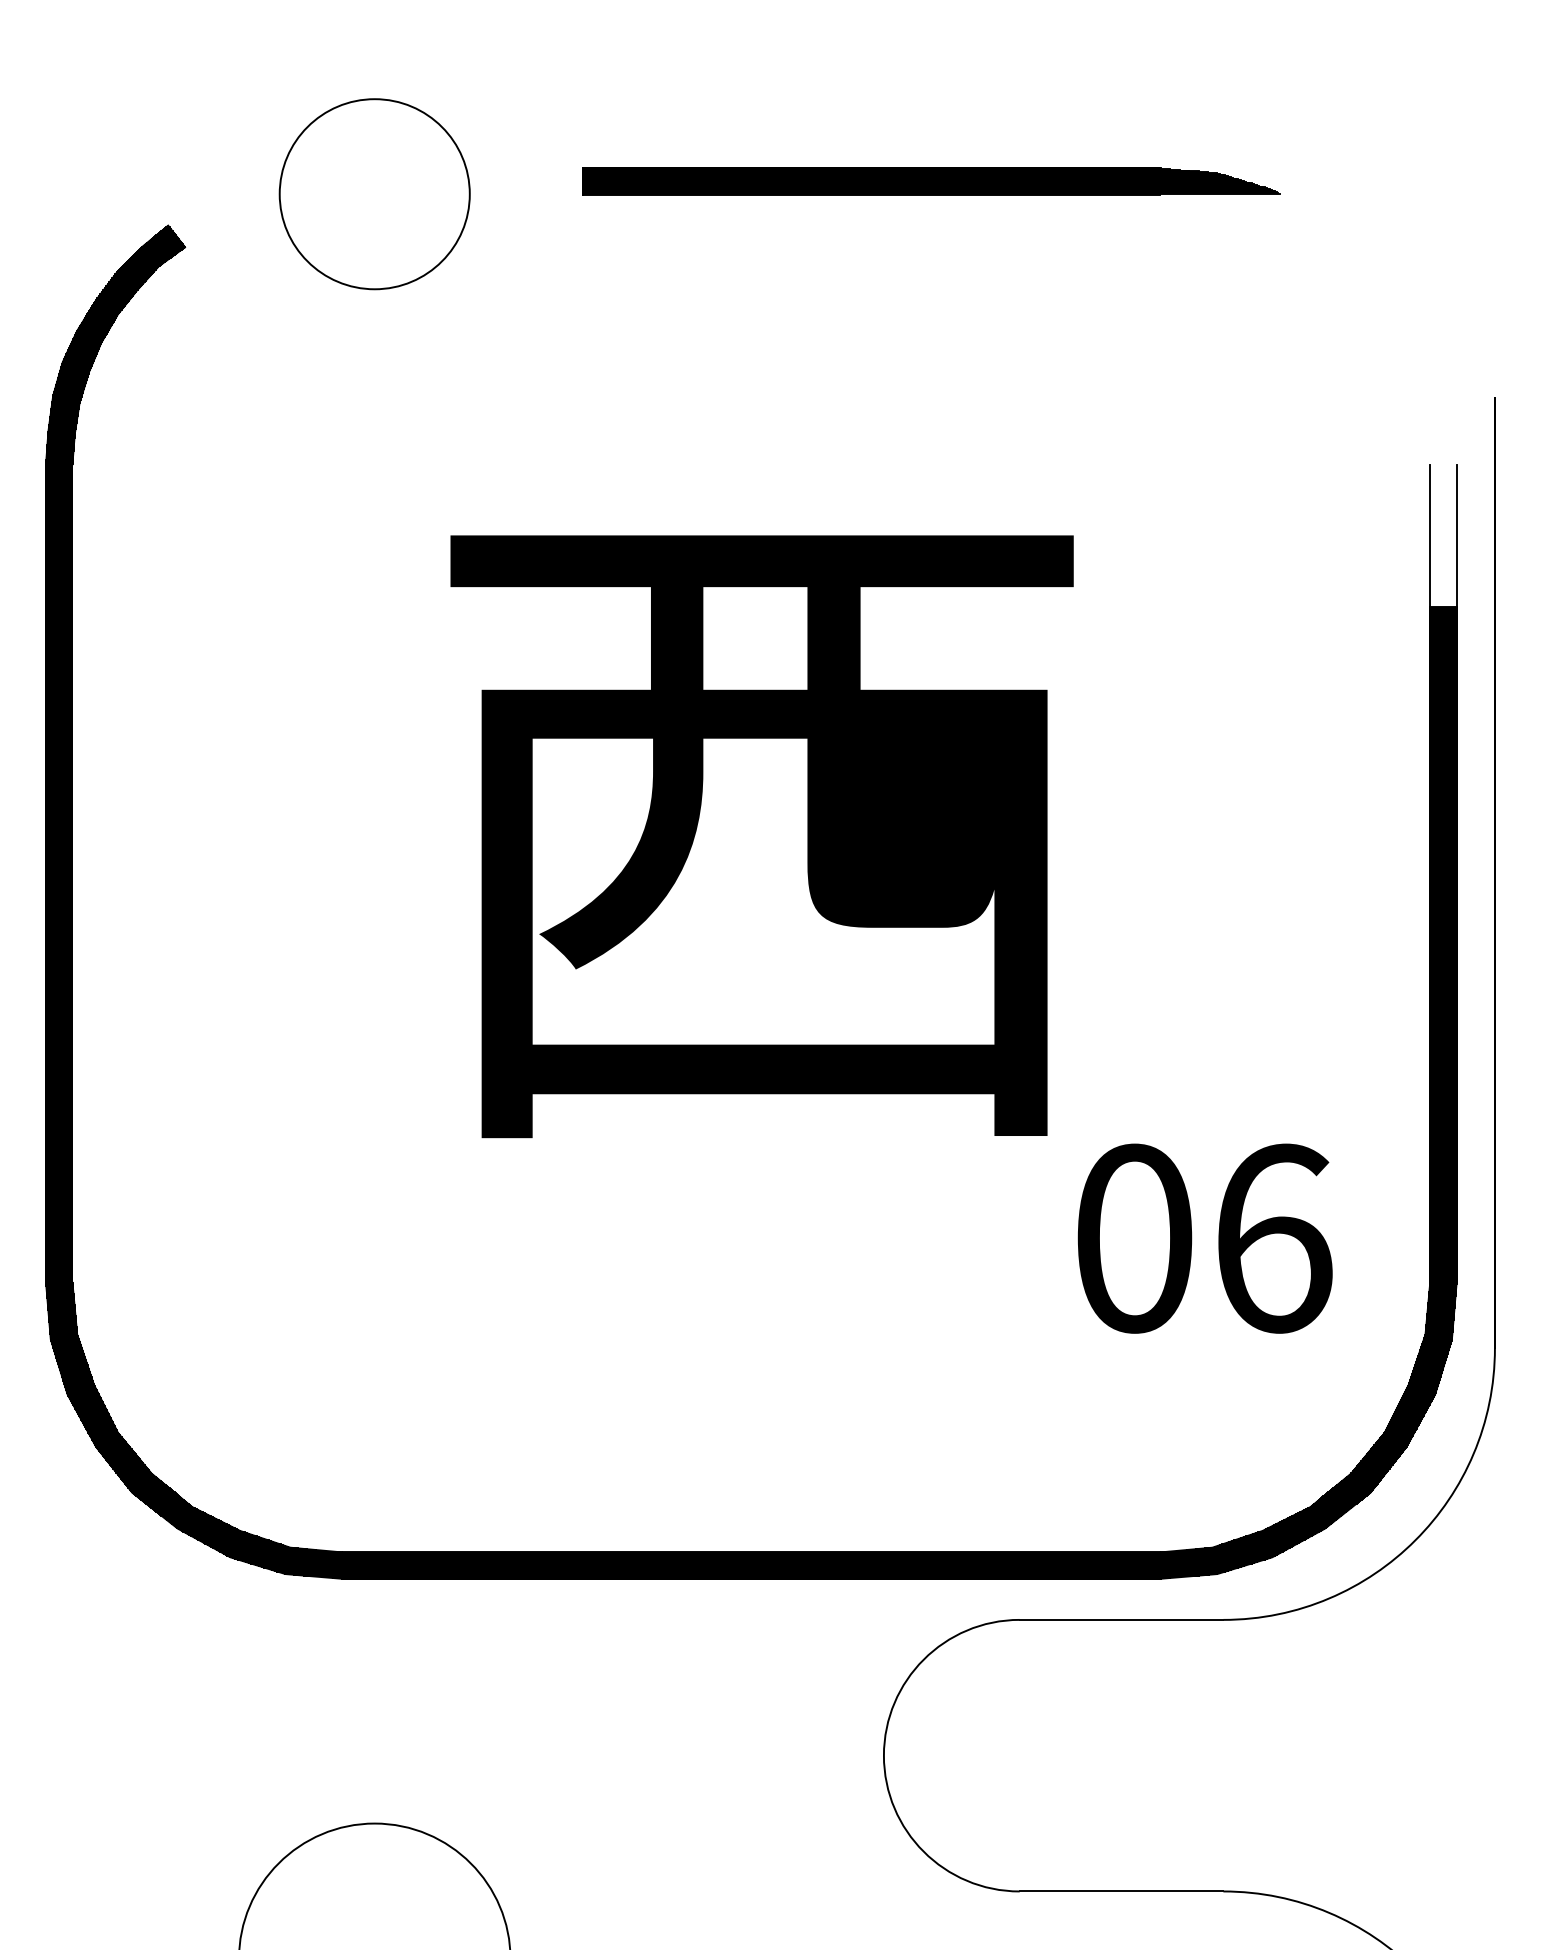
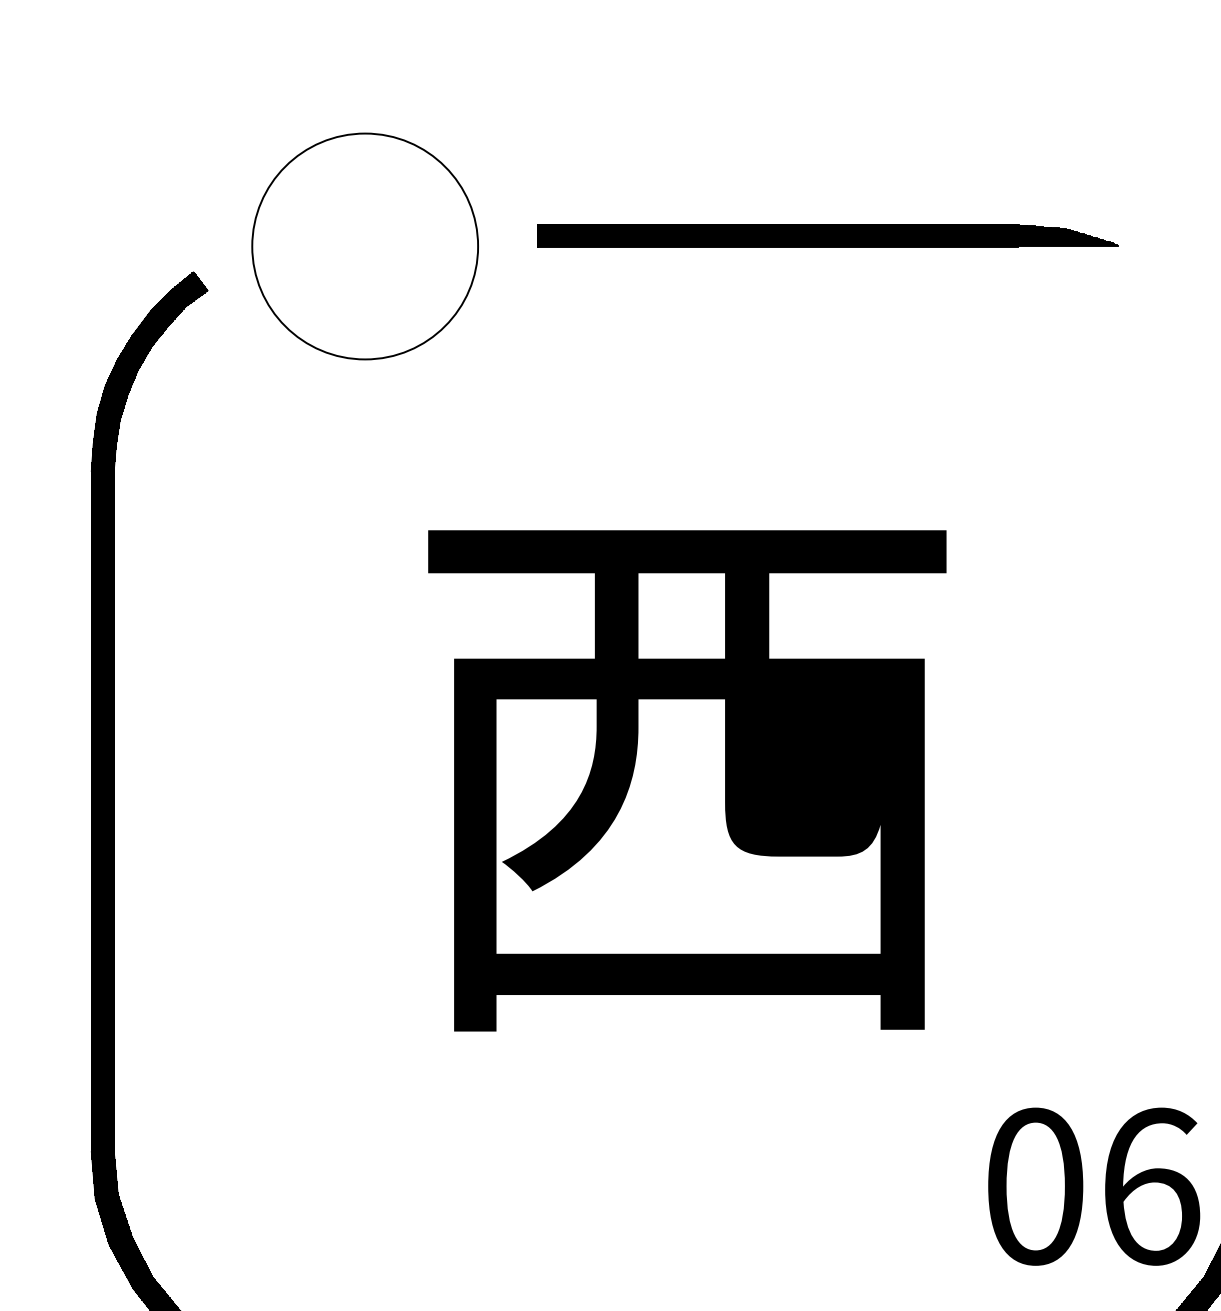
circle: (374, 194) -> (364, 246), size x1.43
text: (1204, 1238) -> (1093, 1186), moved

